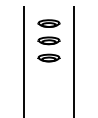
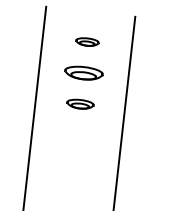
part: (48, 23) -> (86, 41), size x0.6
part: (48, 57) -> (79, 103), size x0.7

